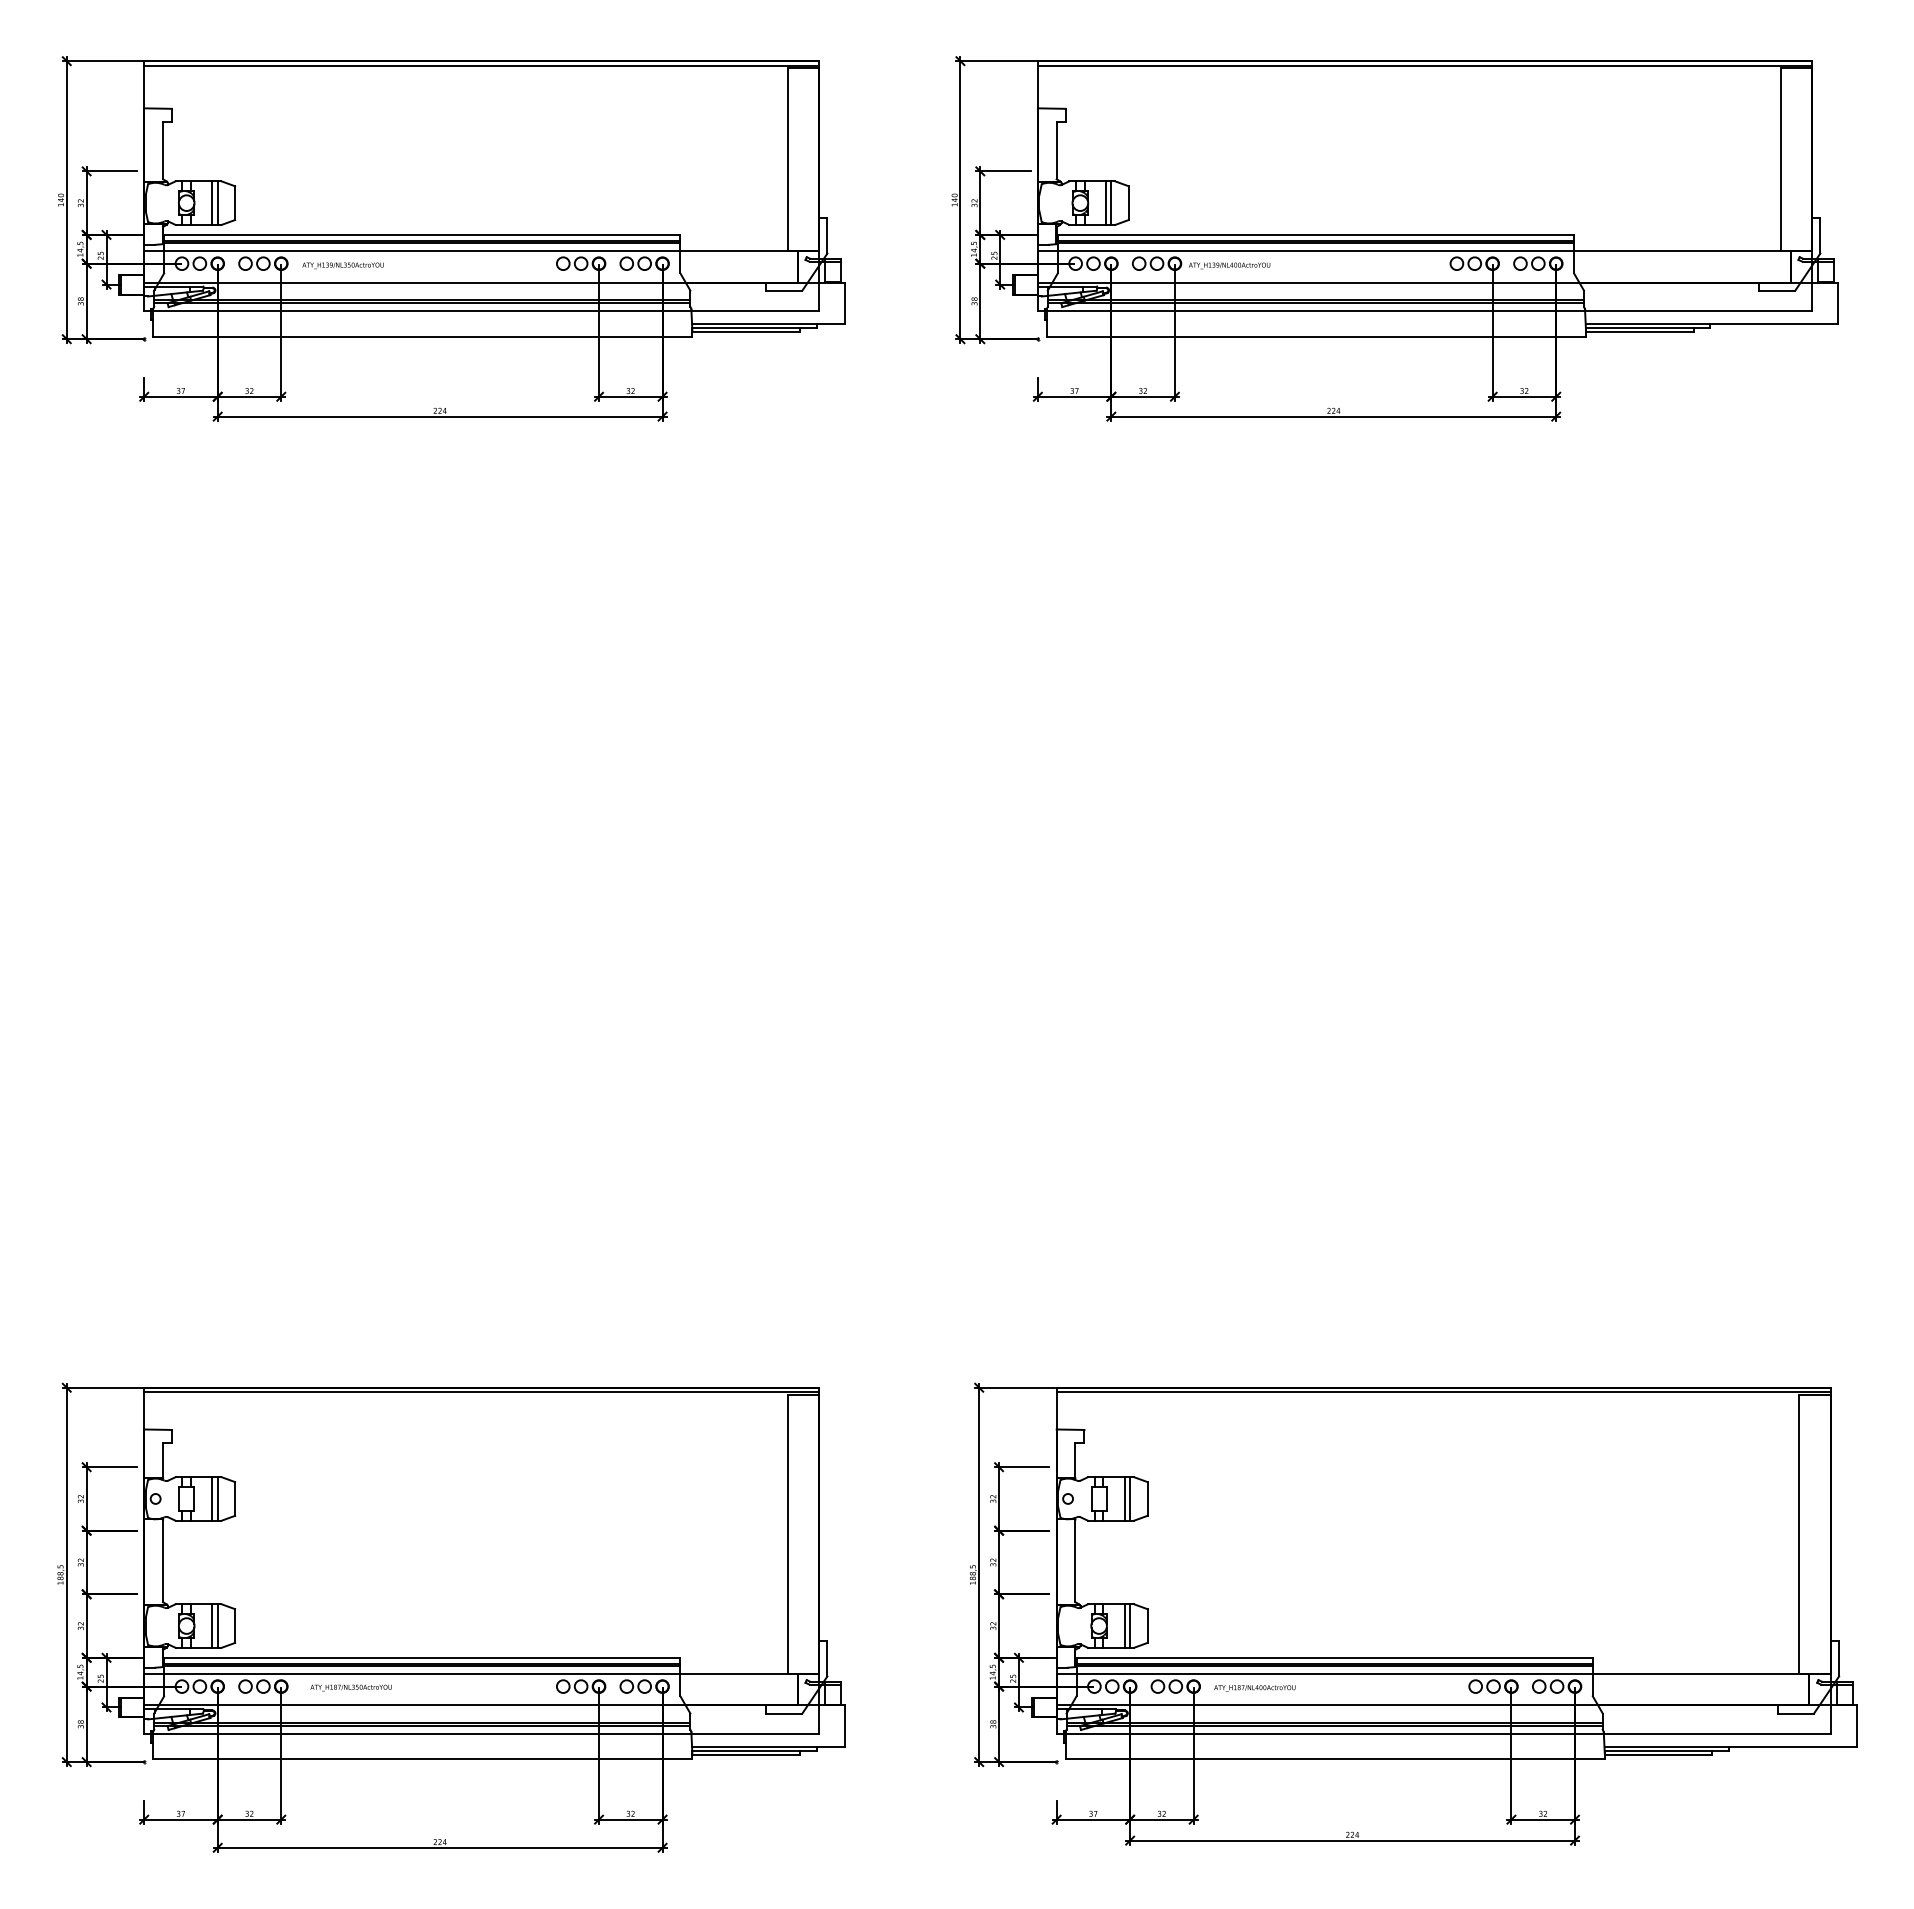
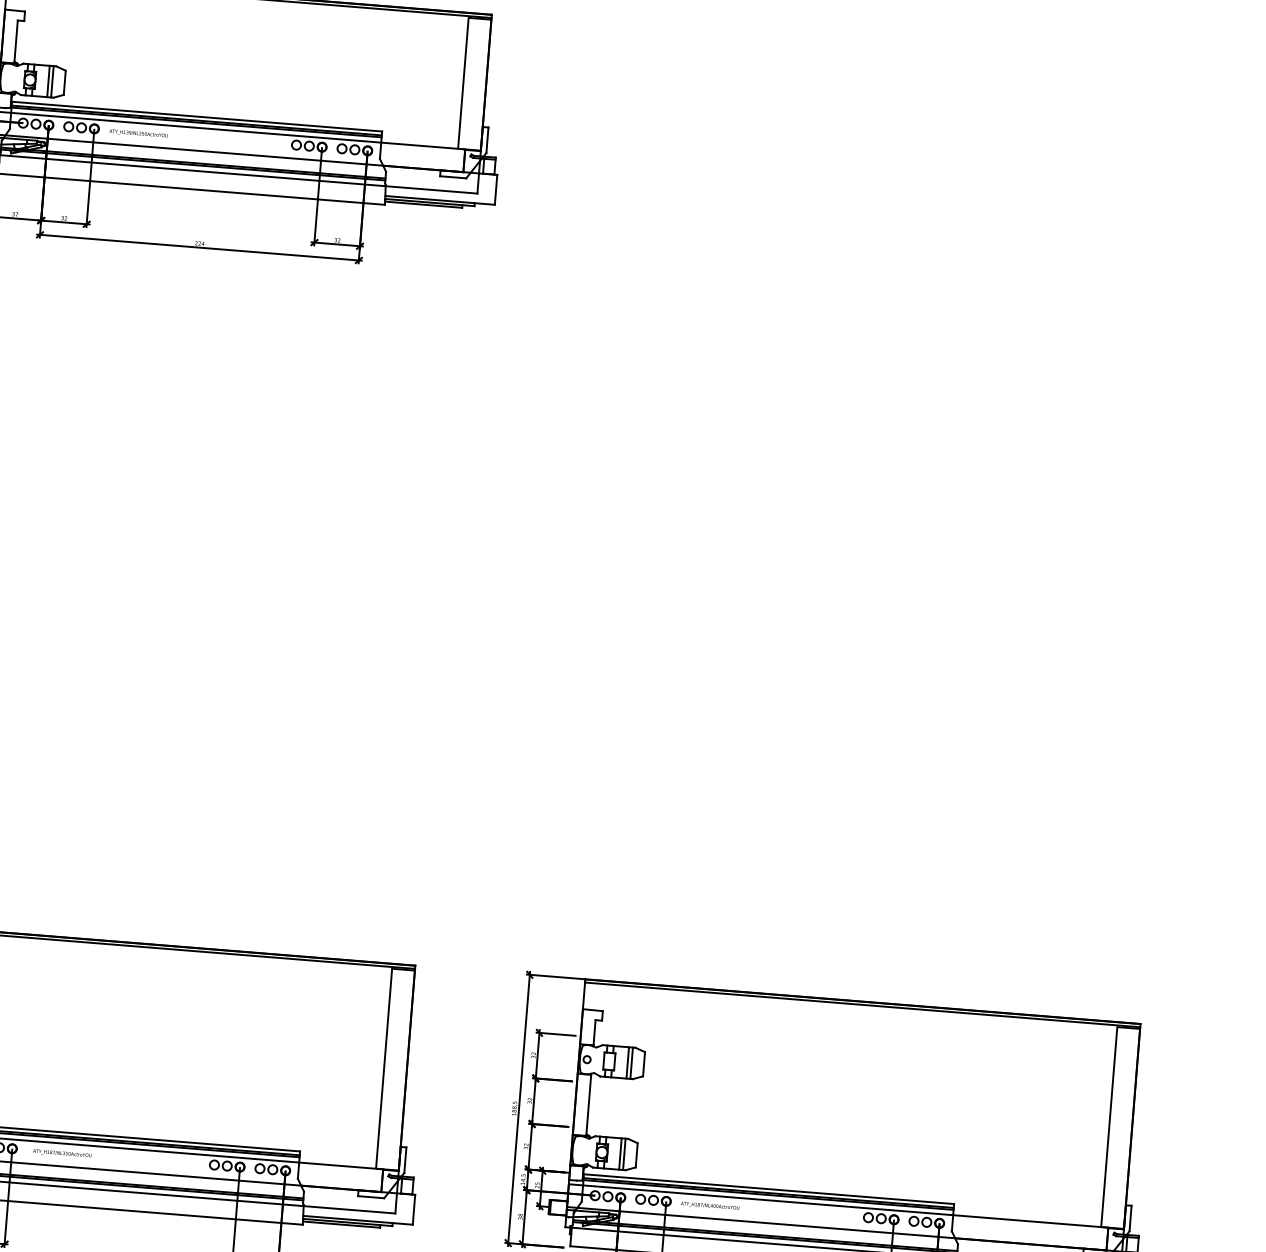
part: (1394, 238) -> (893, 175), removed

